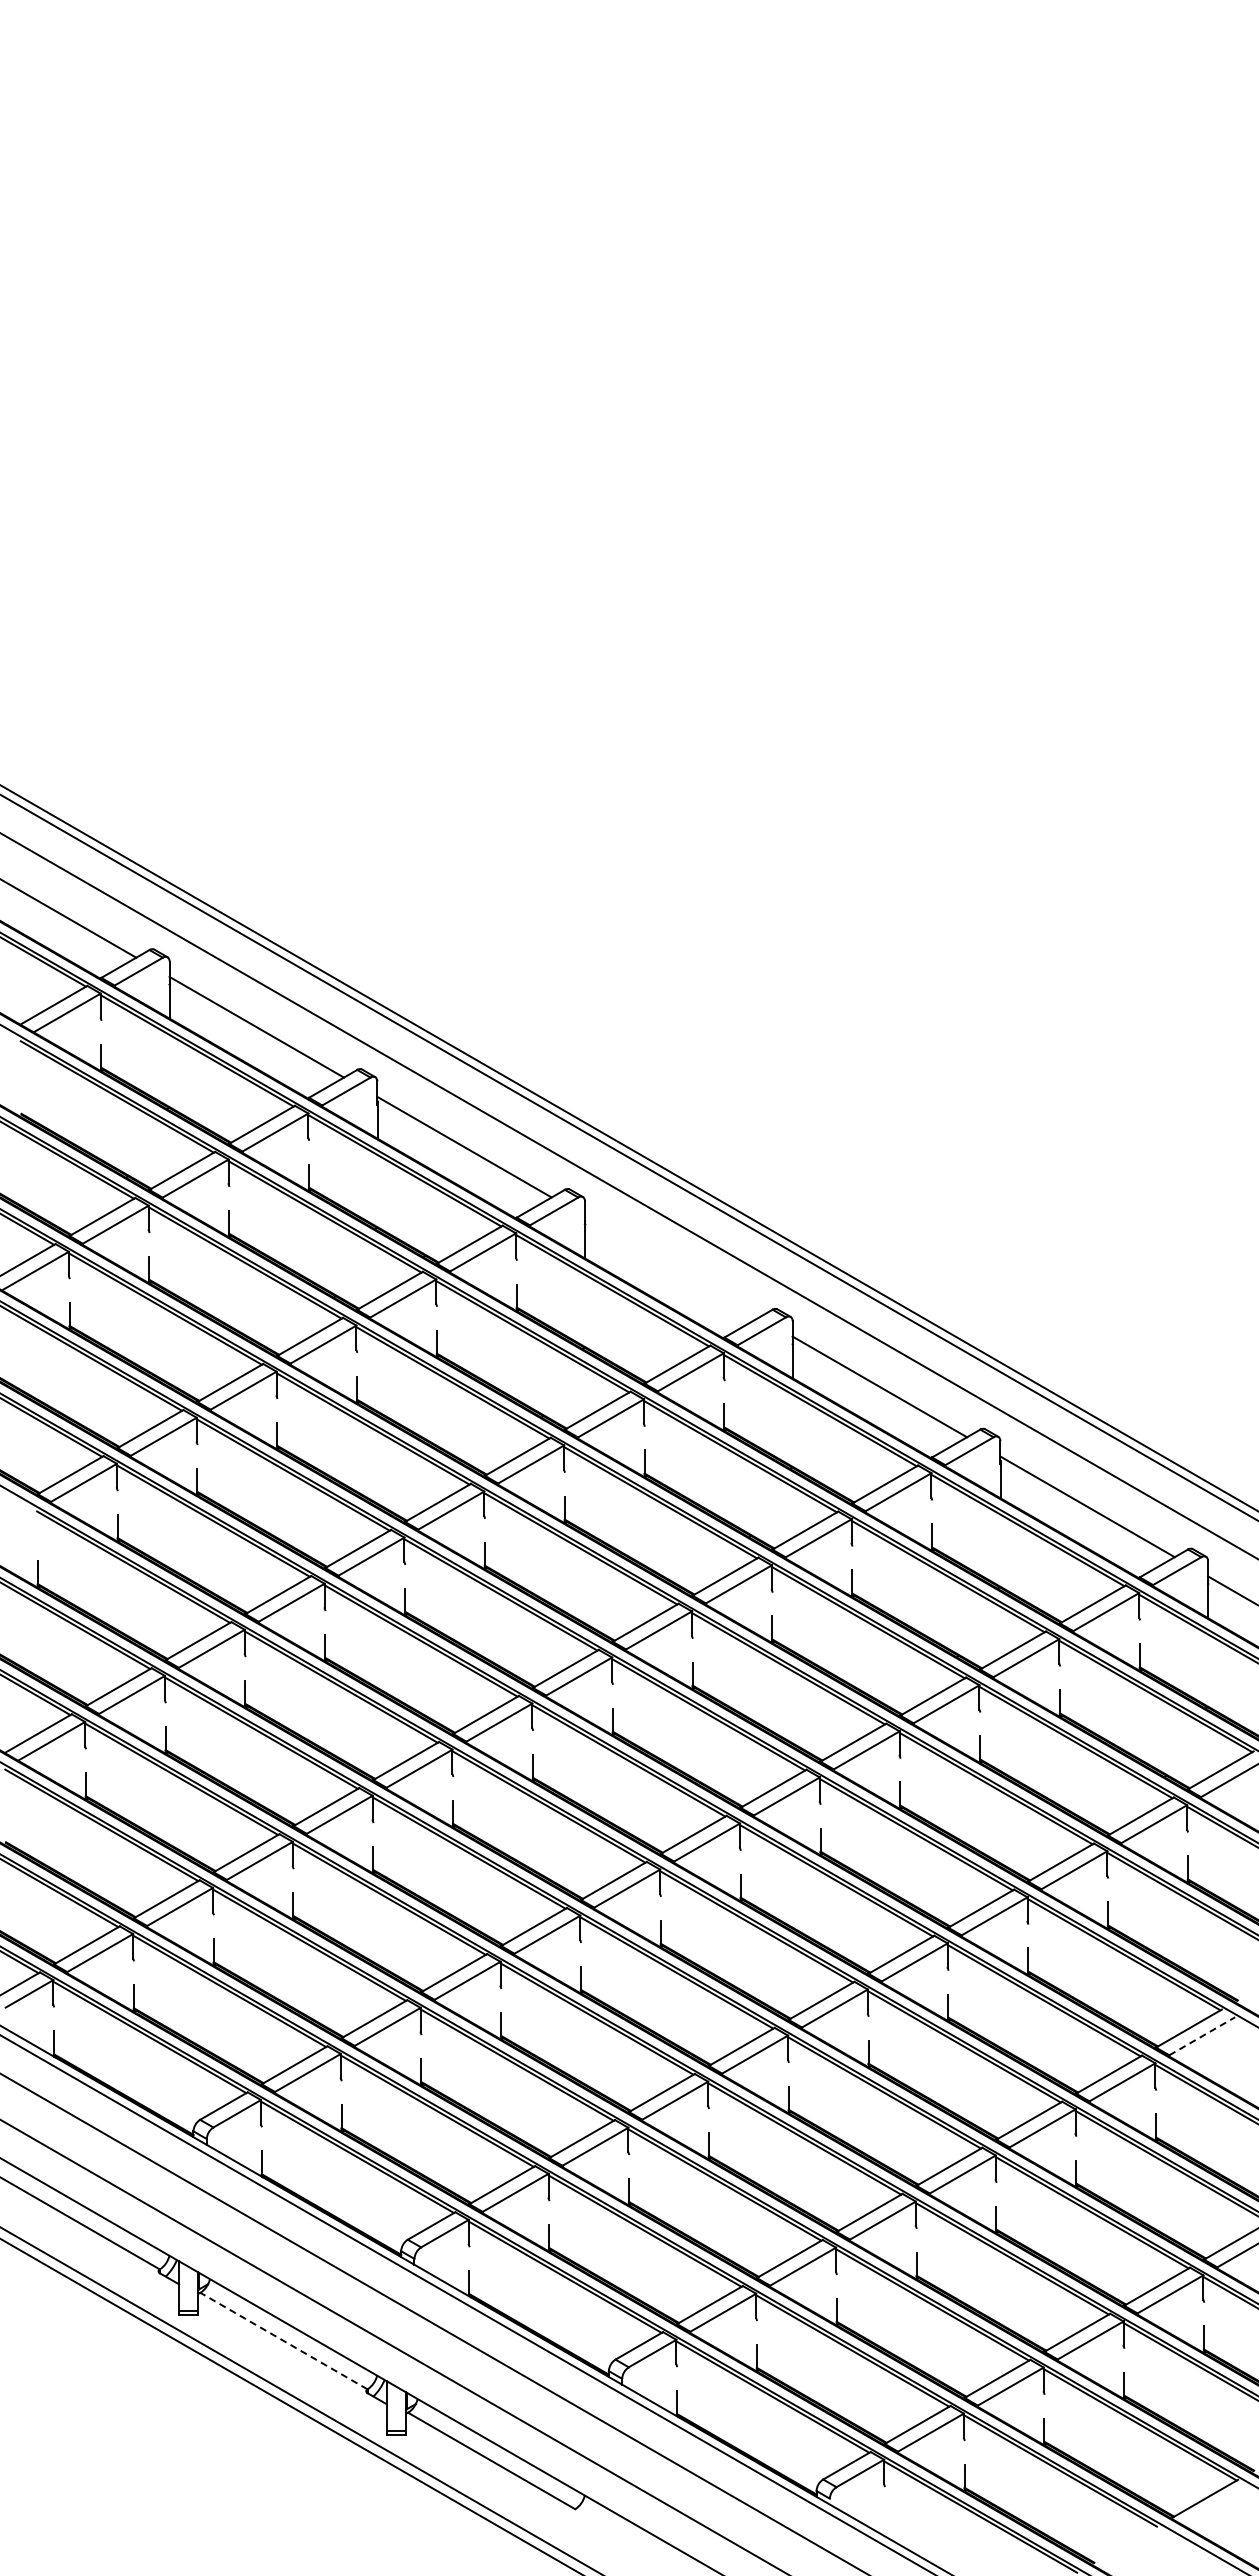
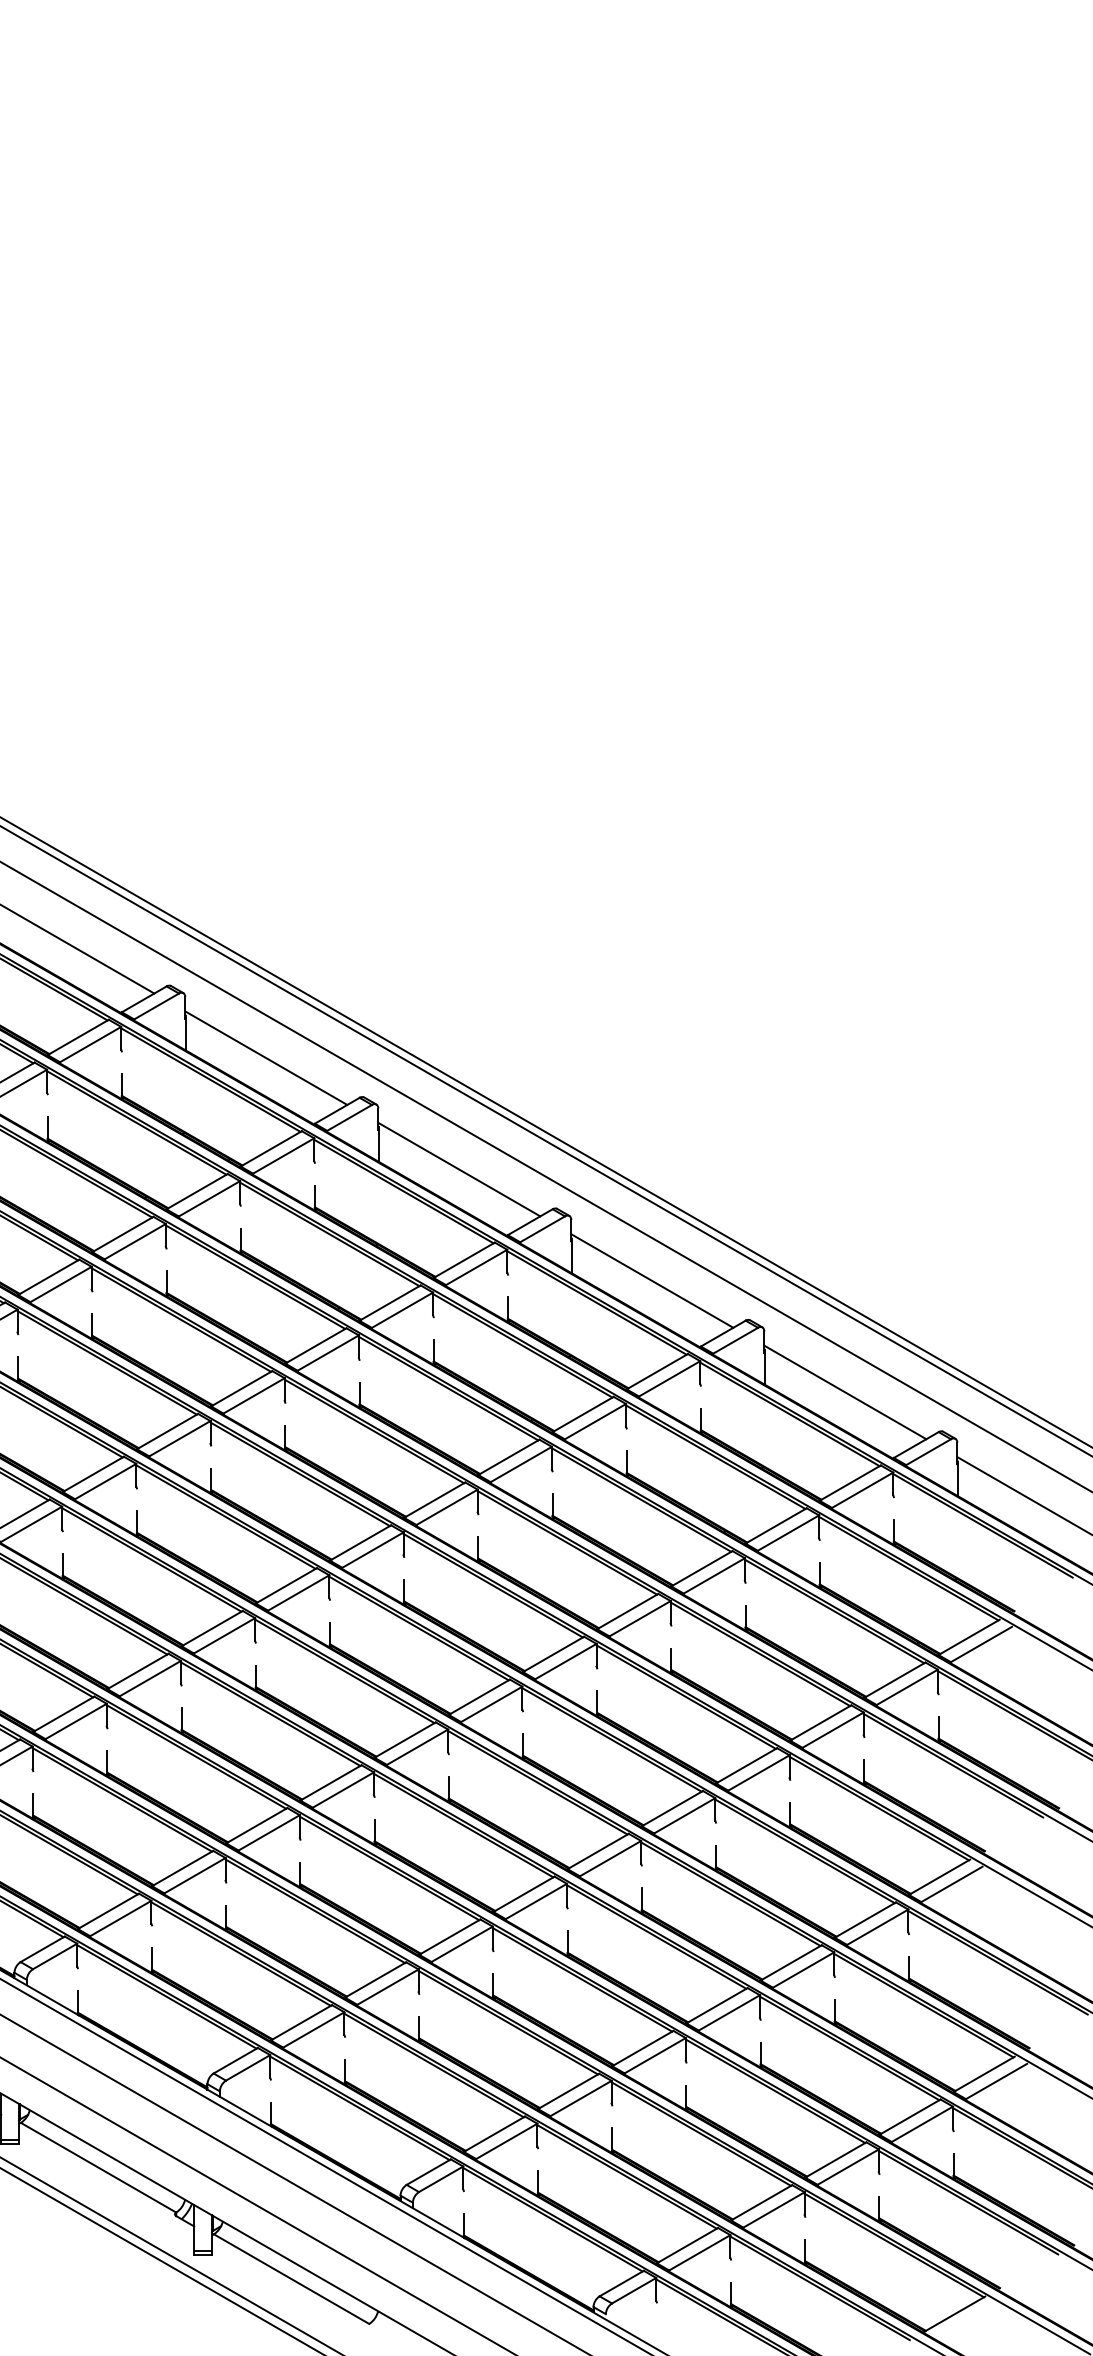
line: (671, 1266) -> (458, 1169), added
line: (1202, 2036) -> (952, 1884), dashed -> solid
line: (283, 2340) -> (98, 2167), dashed -> solid

